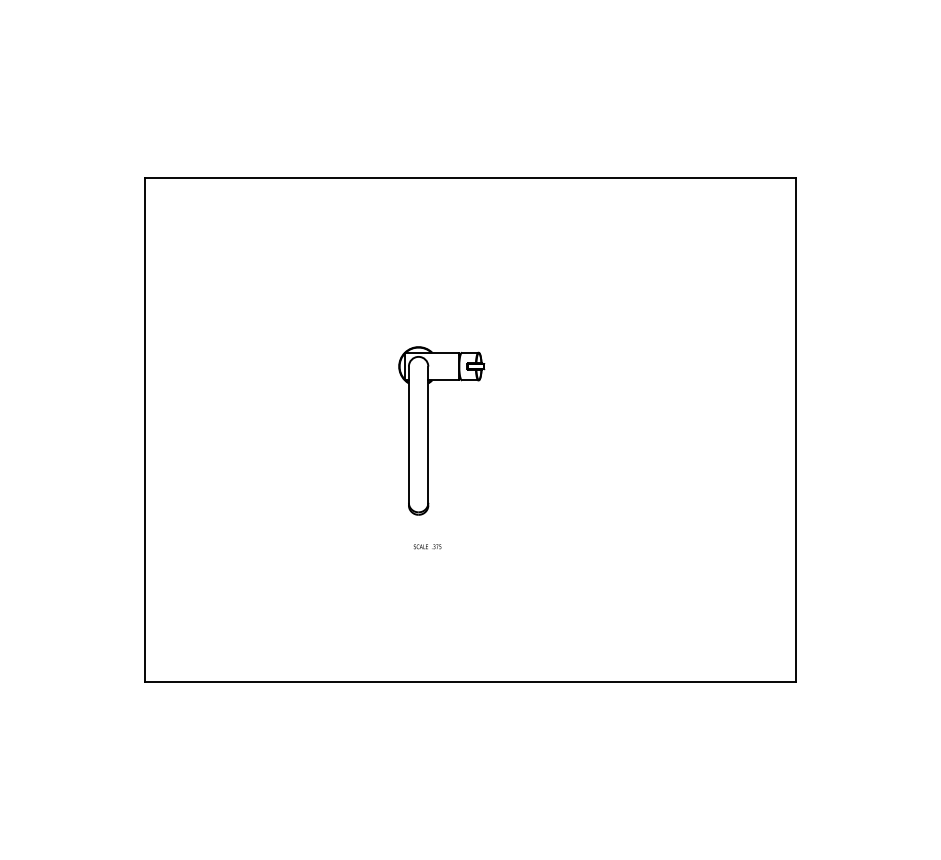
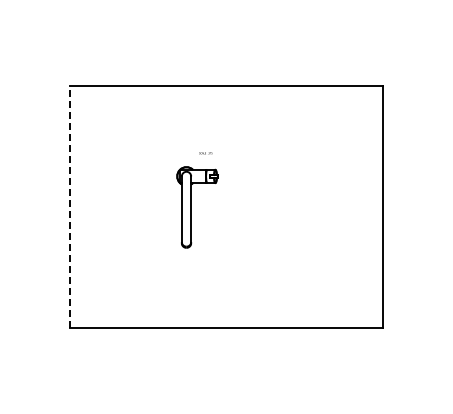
line: (144, 428) -> (69, 206), solid -> dashed
part: (441, 431) -> (197, 207), moved
text: (426, 547) -> (205, 153), moved

